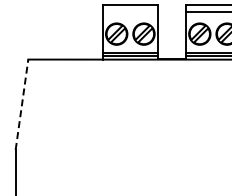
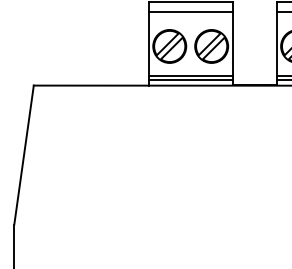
line: (130, 11) -> (190, 11), added
line: (22, 104) -> (24, 154), dashed -> solid

